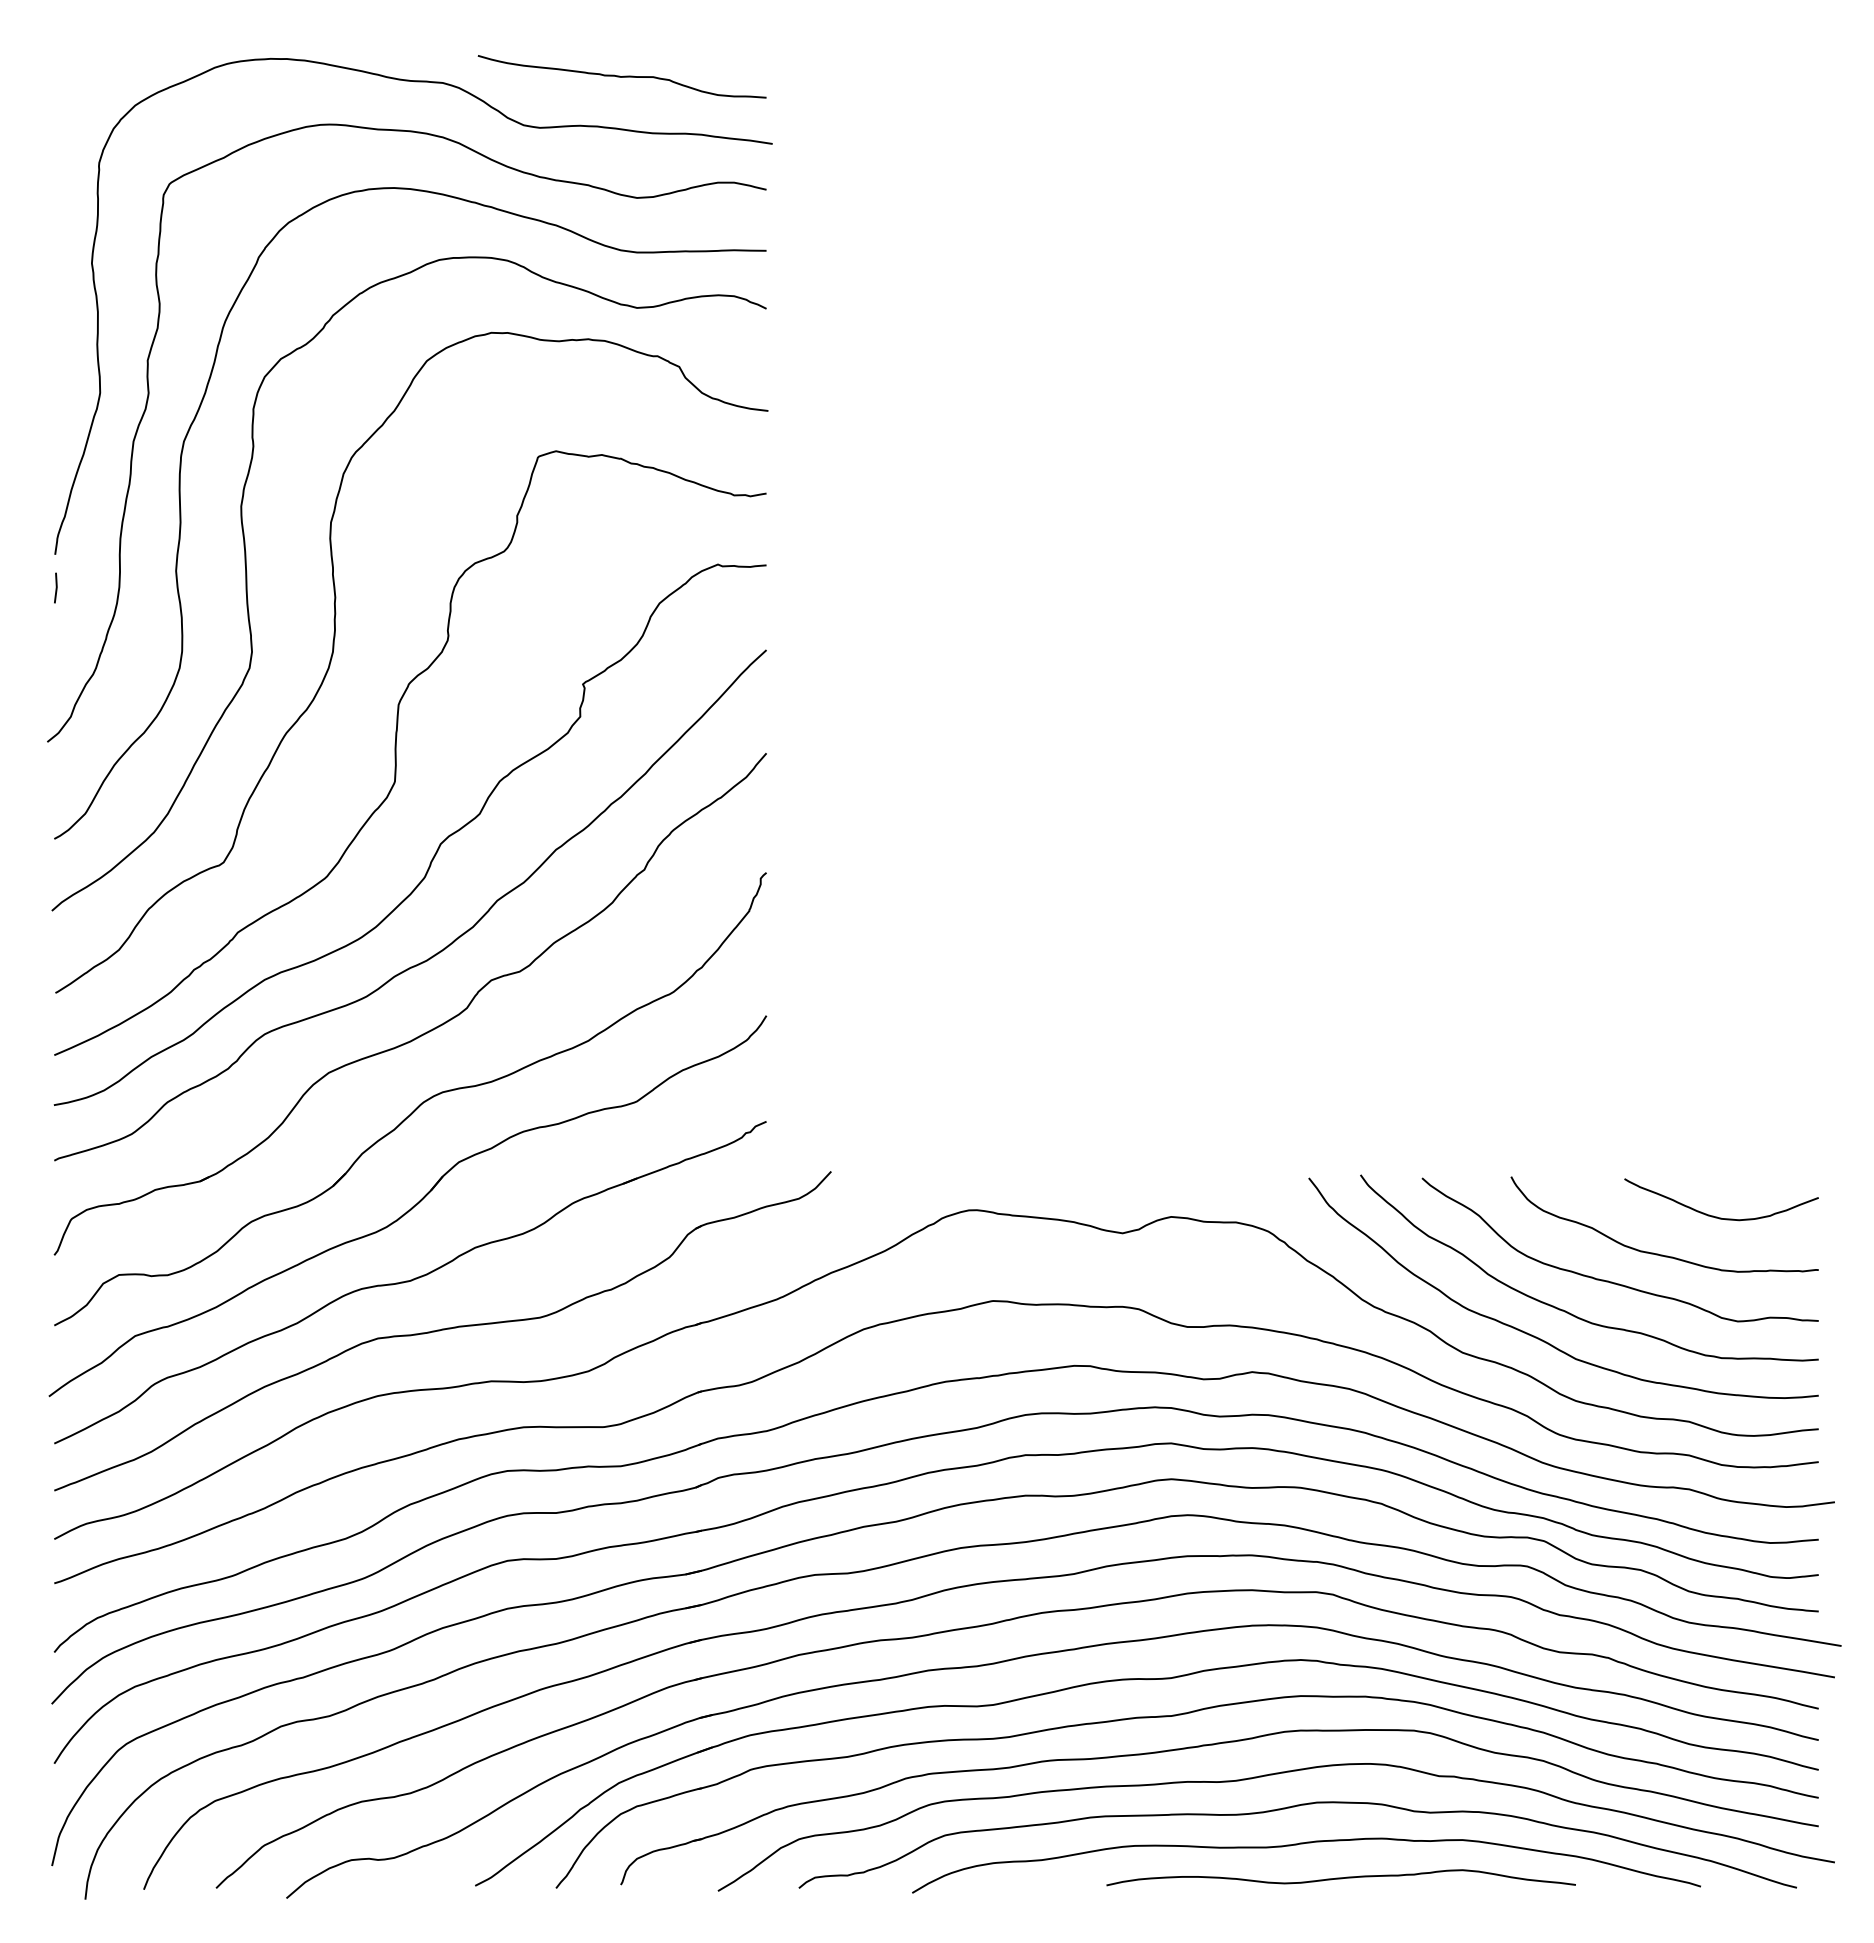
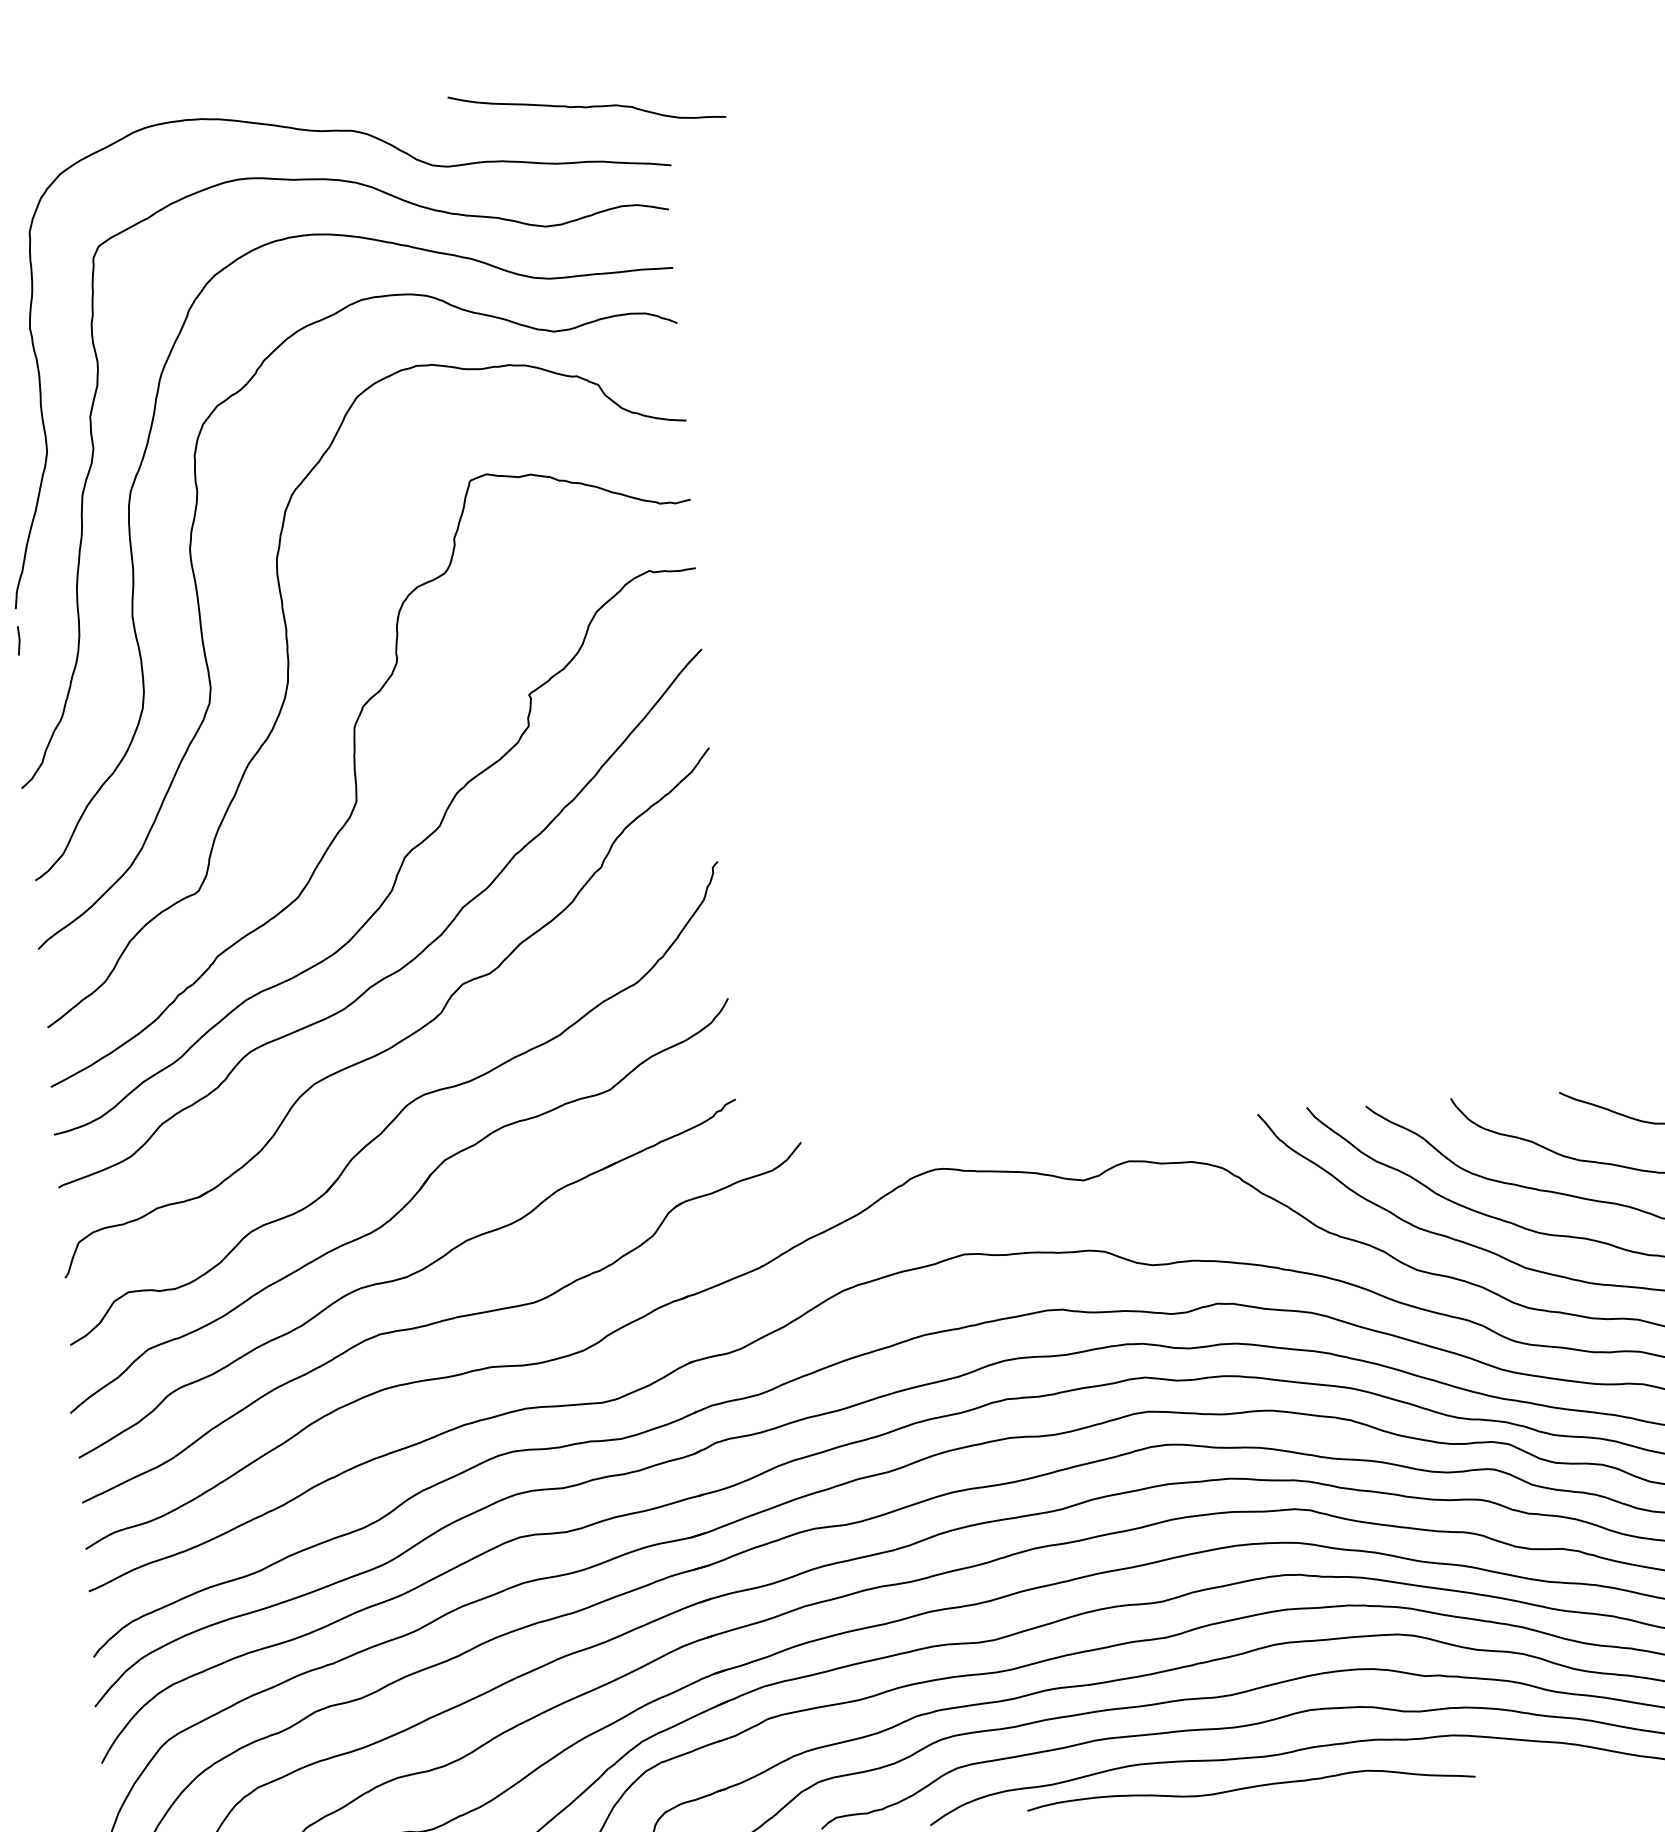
curve: (621, 76) -> (586, 106), moved
curve: (1340, 1877) -> (1250, 1786), moved

